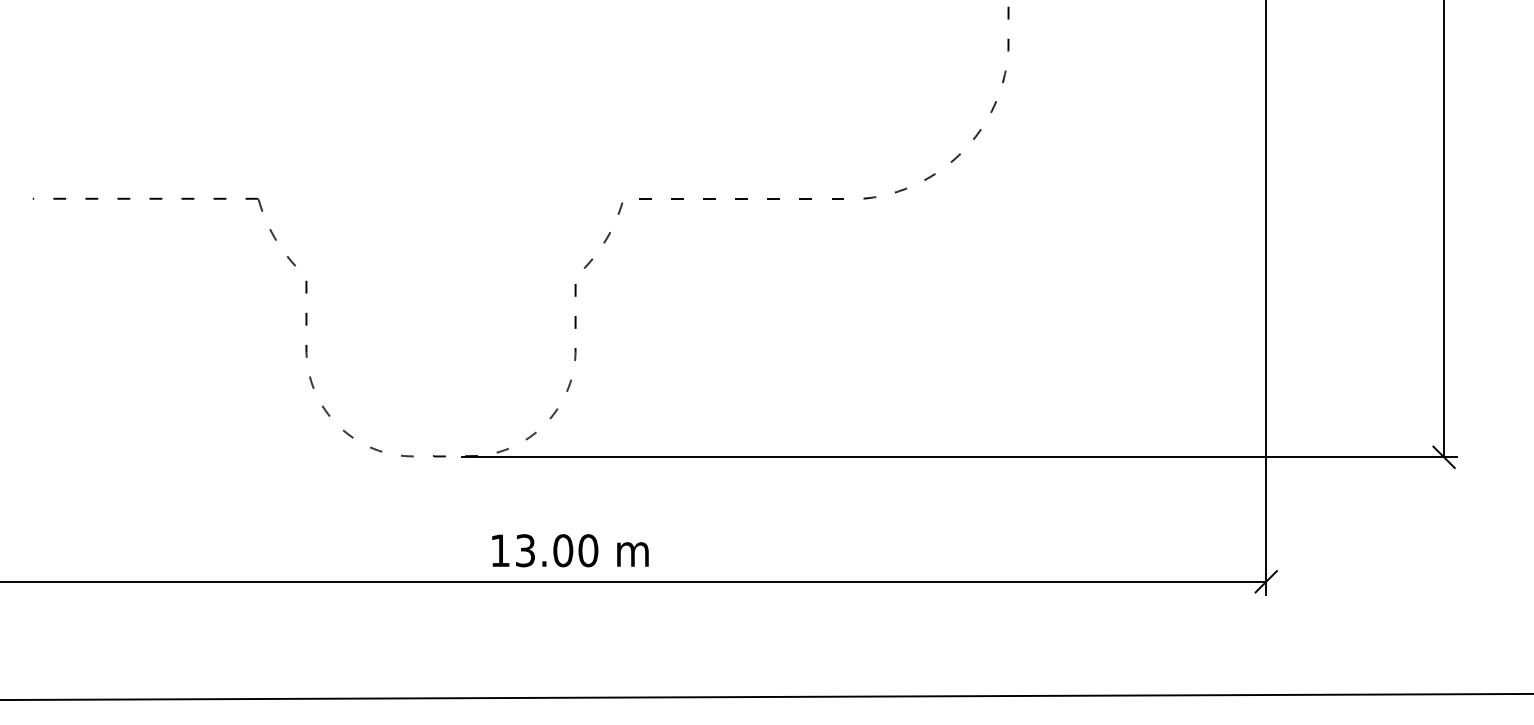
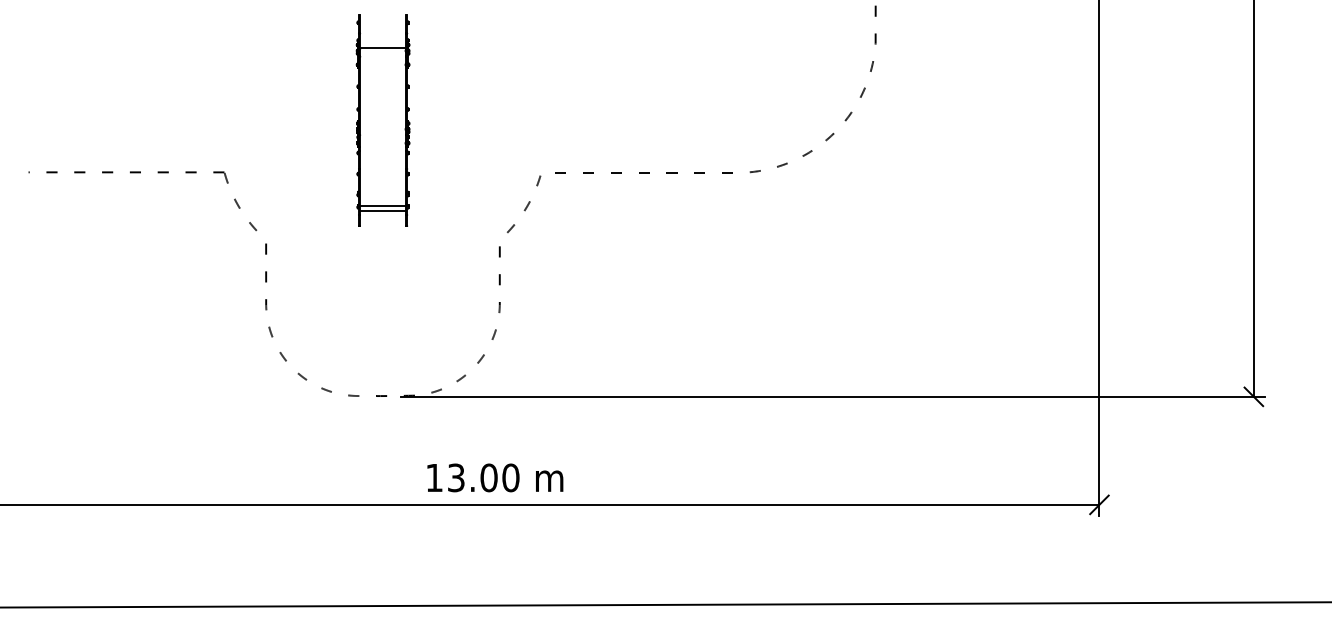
part: (440, 138) -> (382, 120), added

